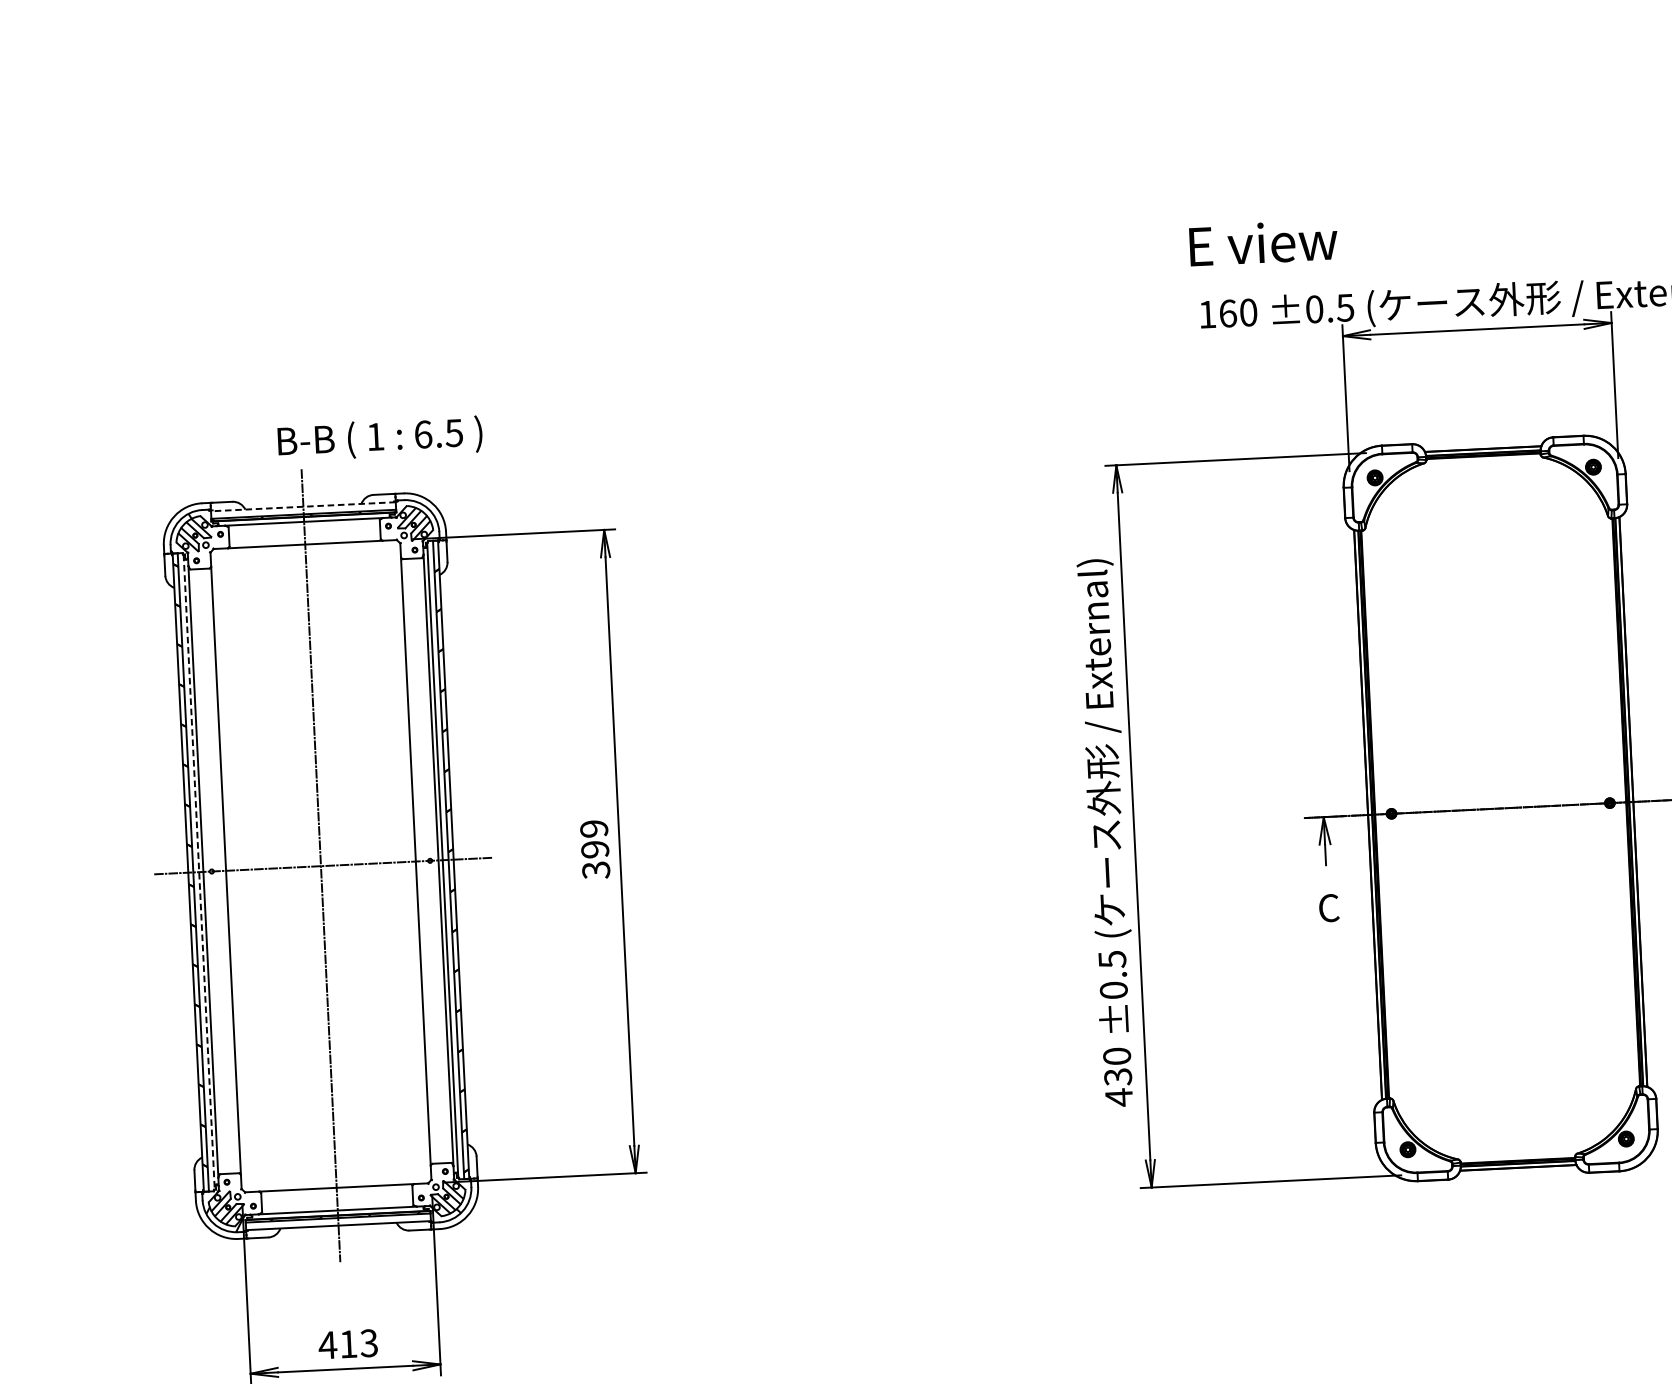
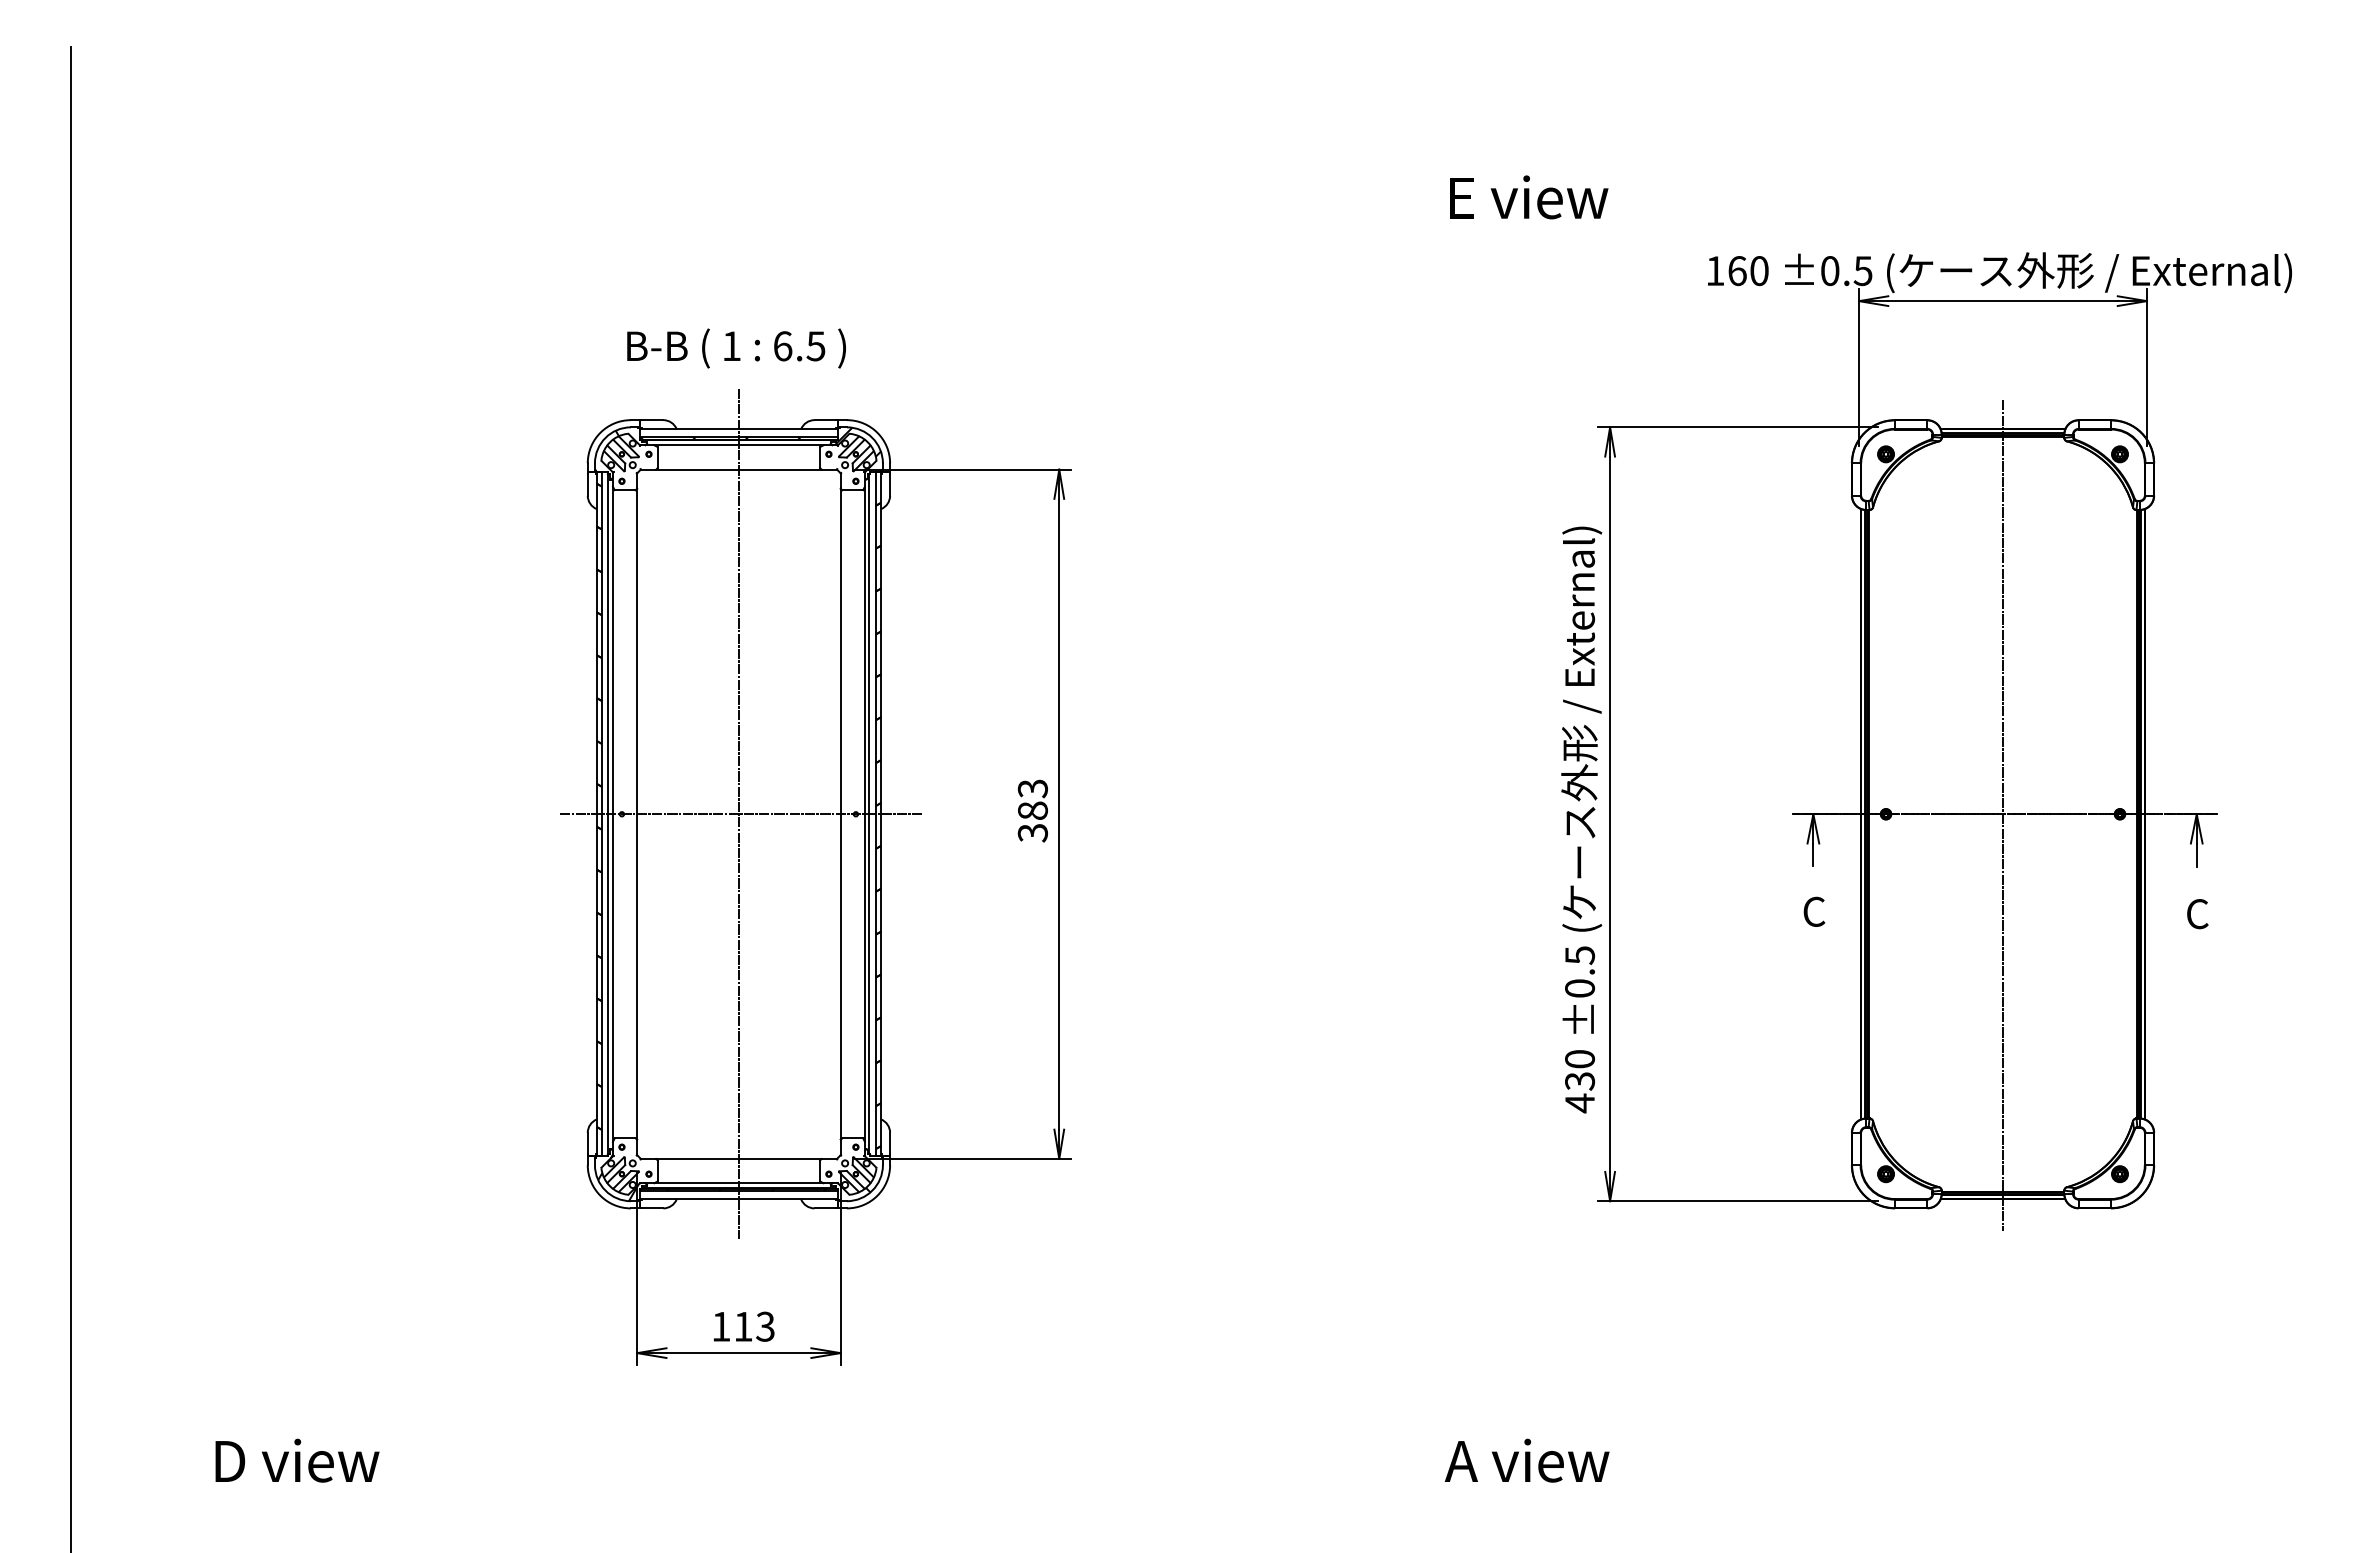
text: (1263, 243) -> (1529, 197), moved
text: (380, 438) -> (736, 348), moved
line: (303, 507) -> (738, 429), dashed -> solid
hatch: (414, 512) -> (857, 441), added
line: (1501, 809) -> (2003, 815), added
text: (594, 839) -> (1032, 799), 399 -> 383
line: (199, 872) -> (608, 814), dashed -> solid
text: (328, 1345) -> (721, 1326), 413 -> 113

